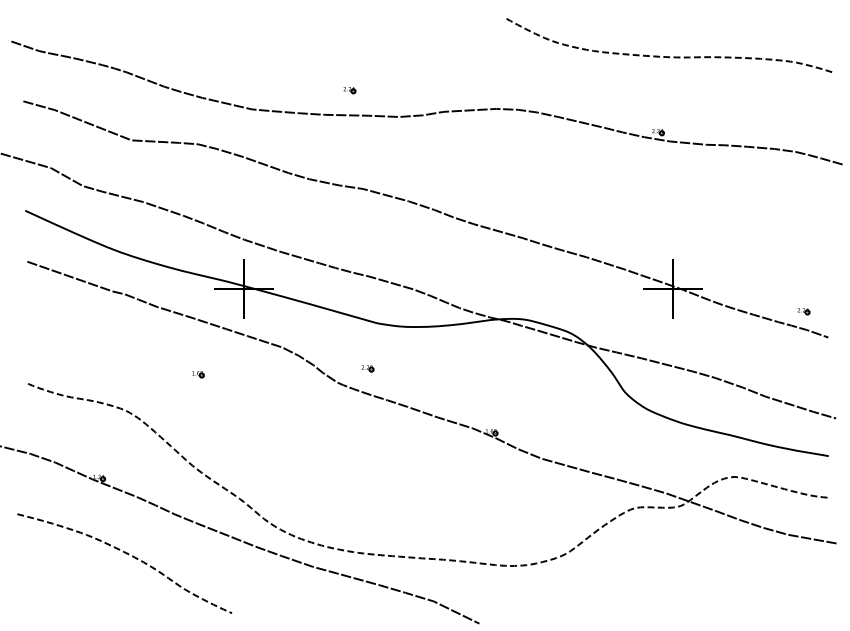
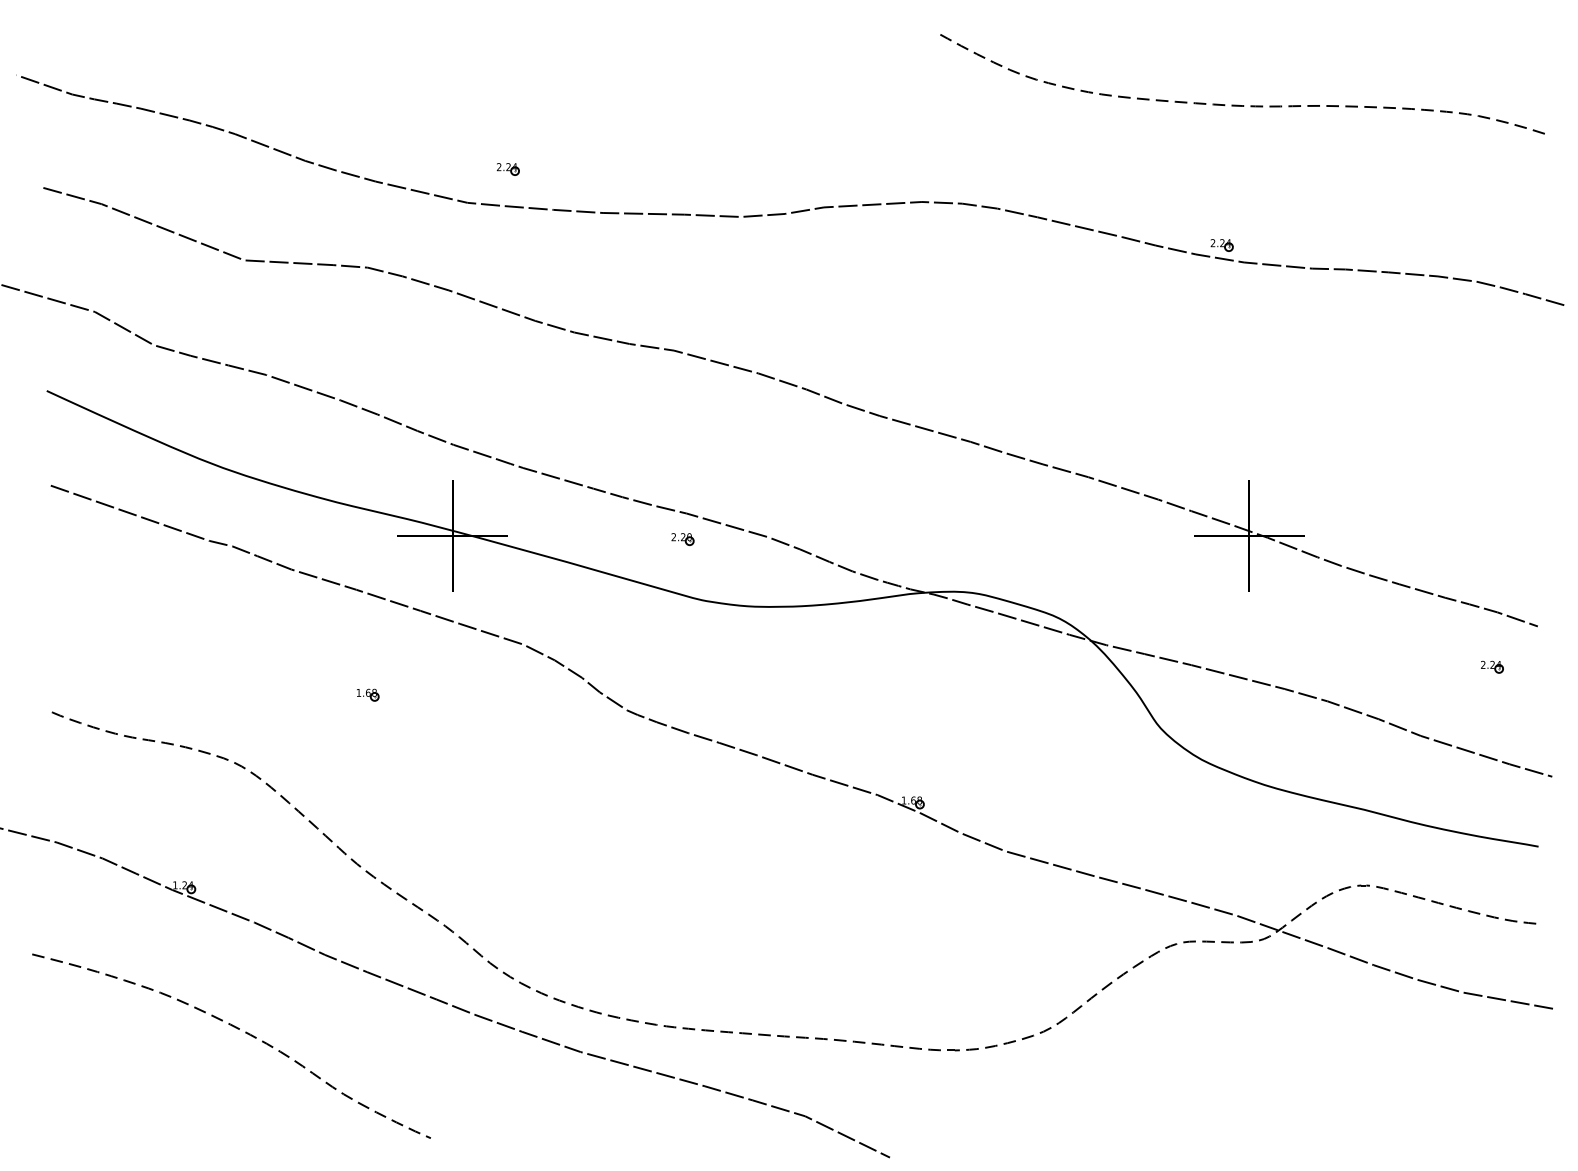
part: (349, 90) -> (507, 169), moved
part: (803, 311) -> (1491, 667), moved
part: (367, 368) -> (682, 539), moved

